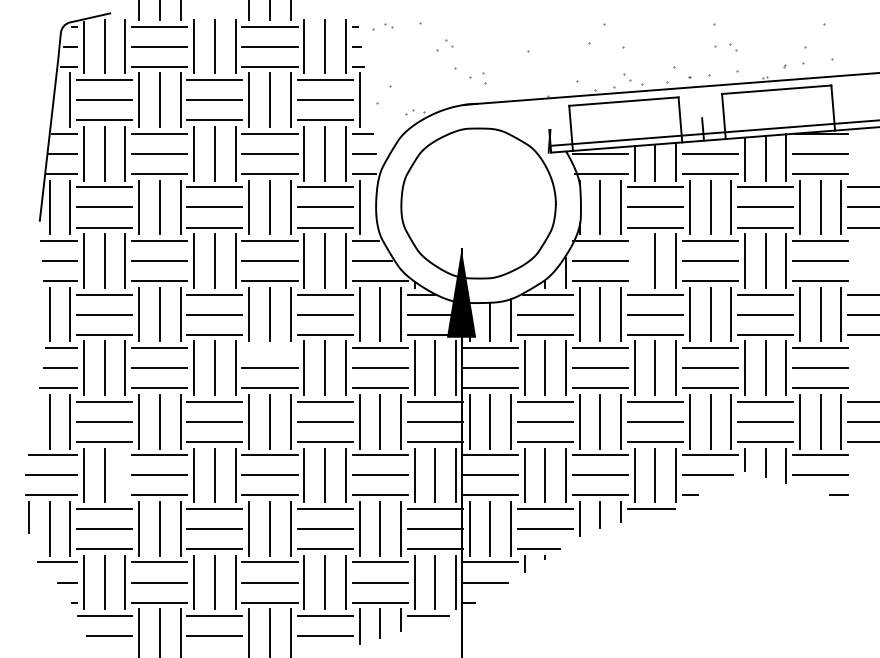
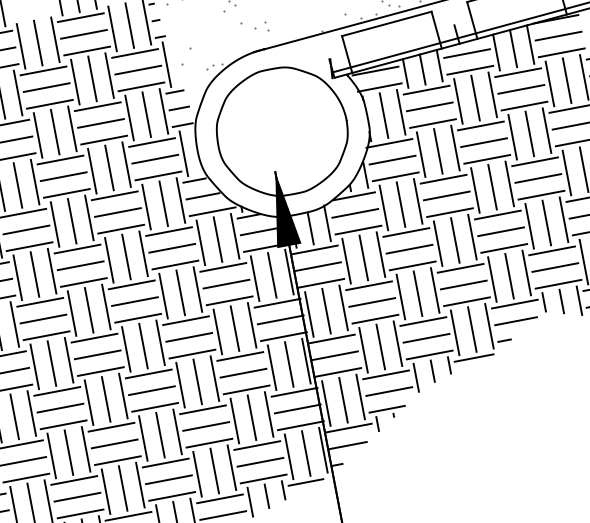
line: (634, 260) -> (420, 154), added
line: (269, 348) -> (131, 285), added
line: (125, 475) -> (31, 413), added

